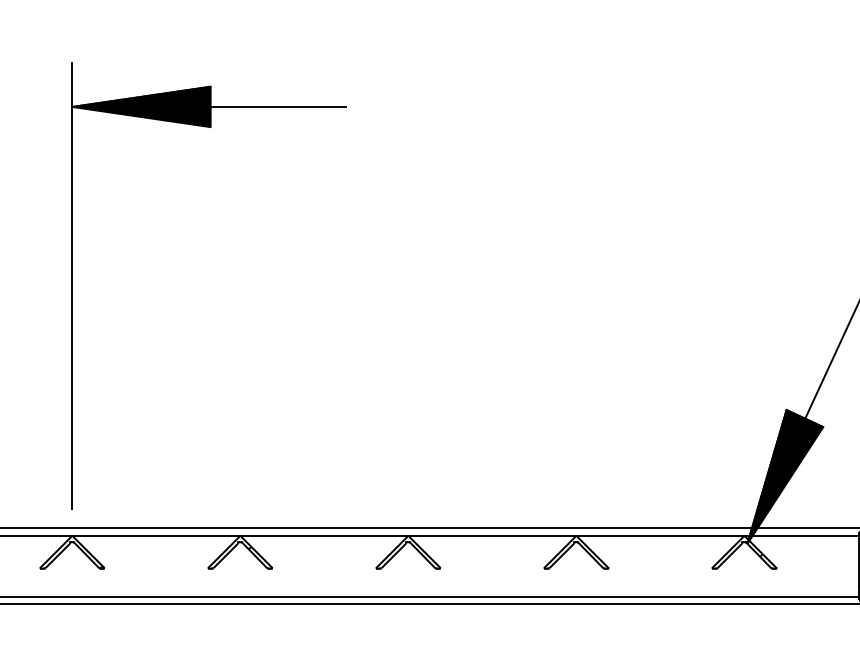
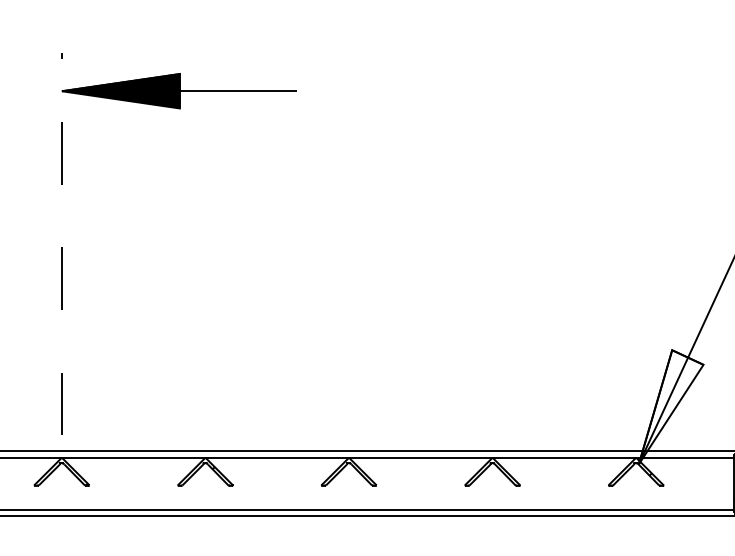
line: (71, 285) -> (61, 243), solid -> dashed
fill: (784, 477) -> (670, 407), removed

